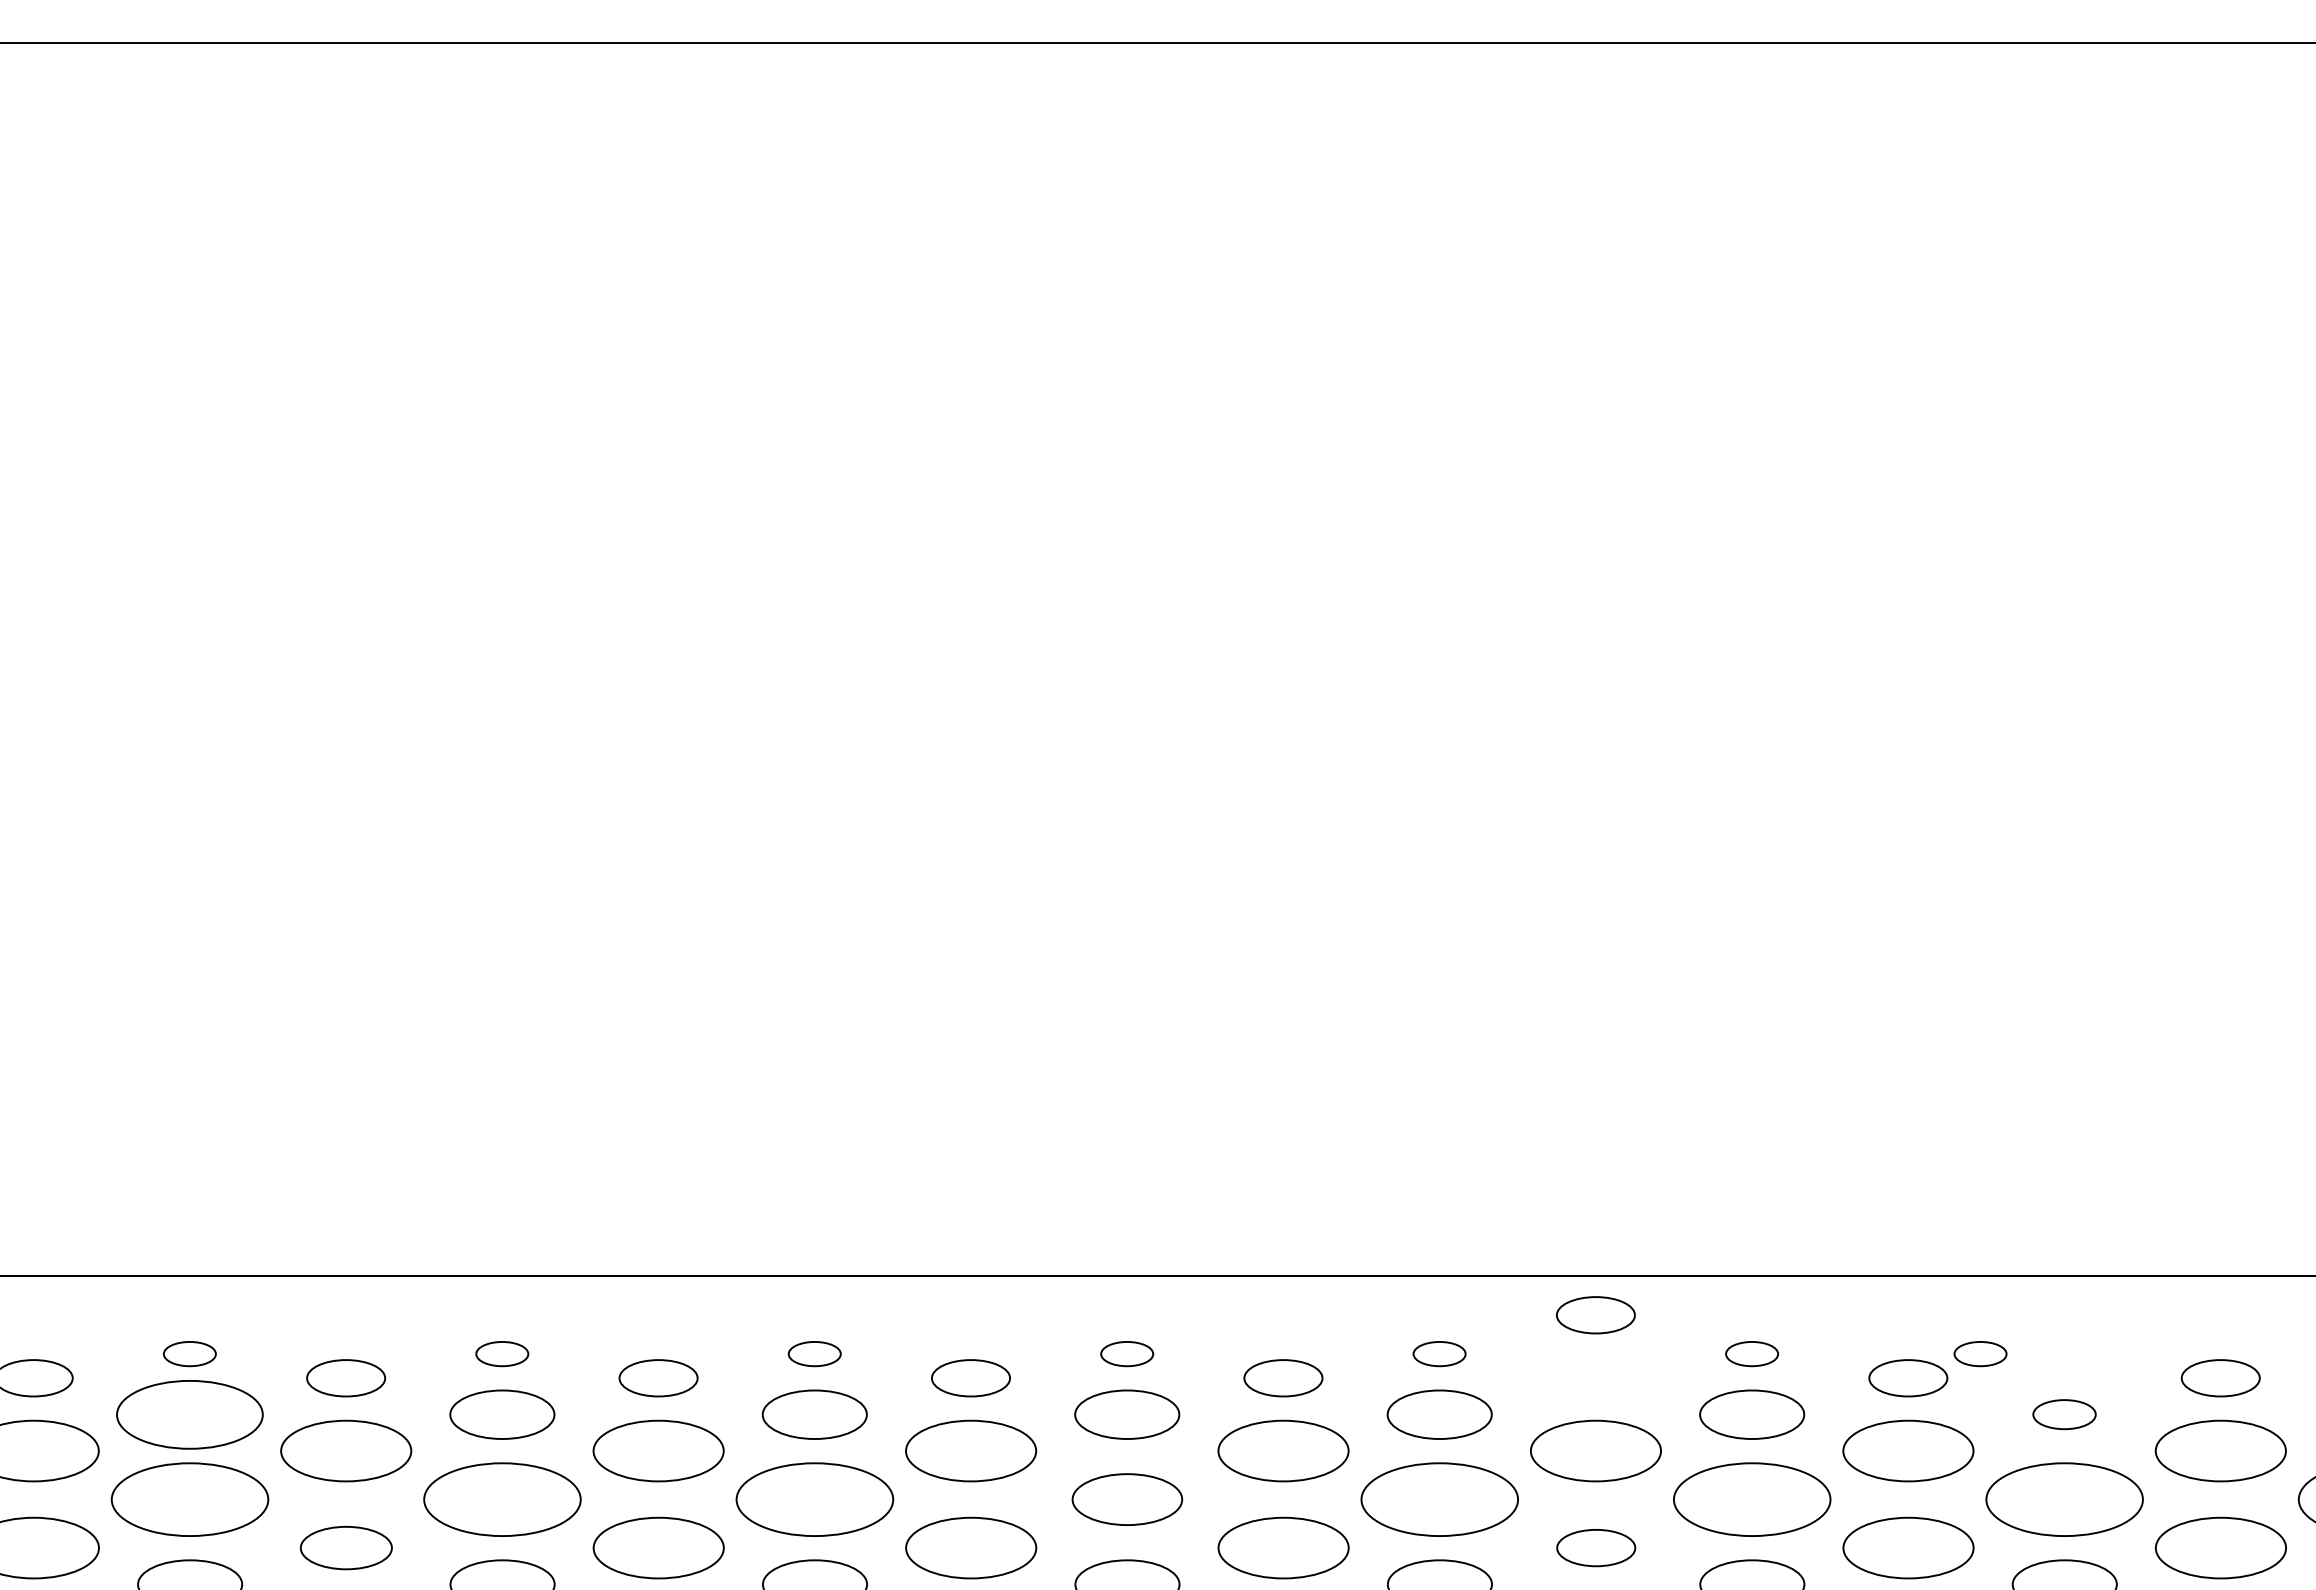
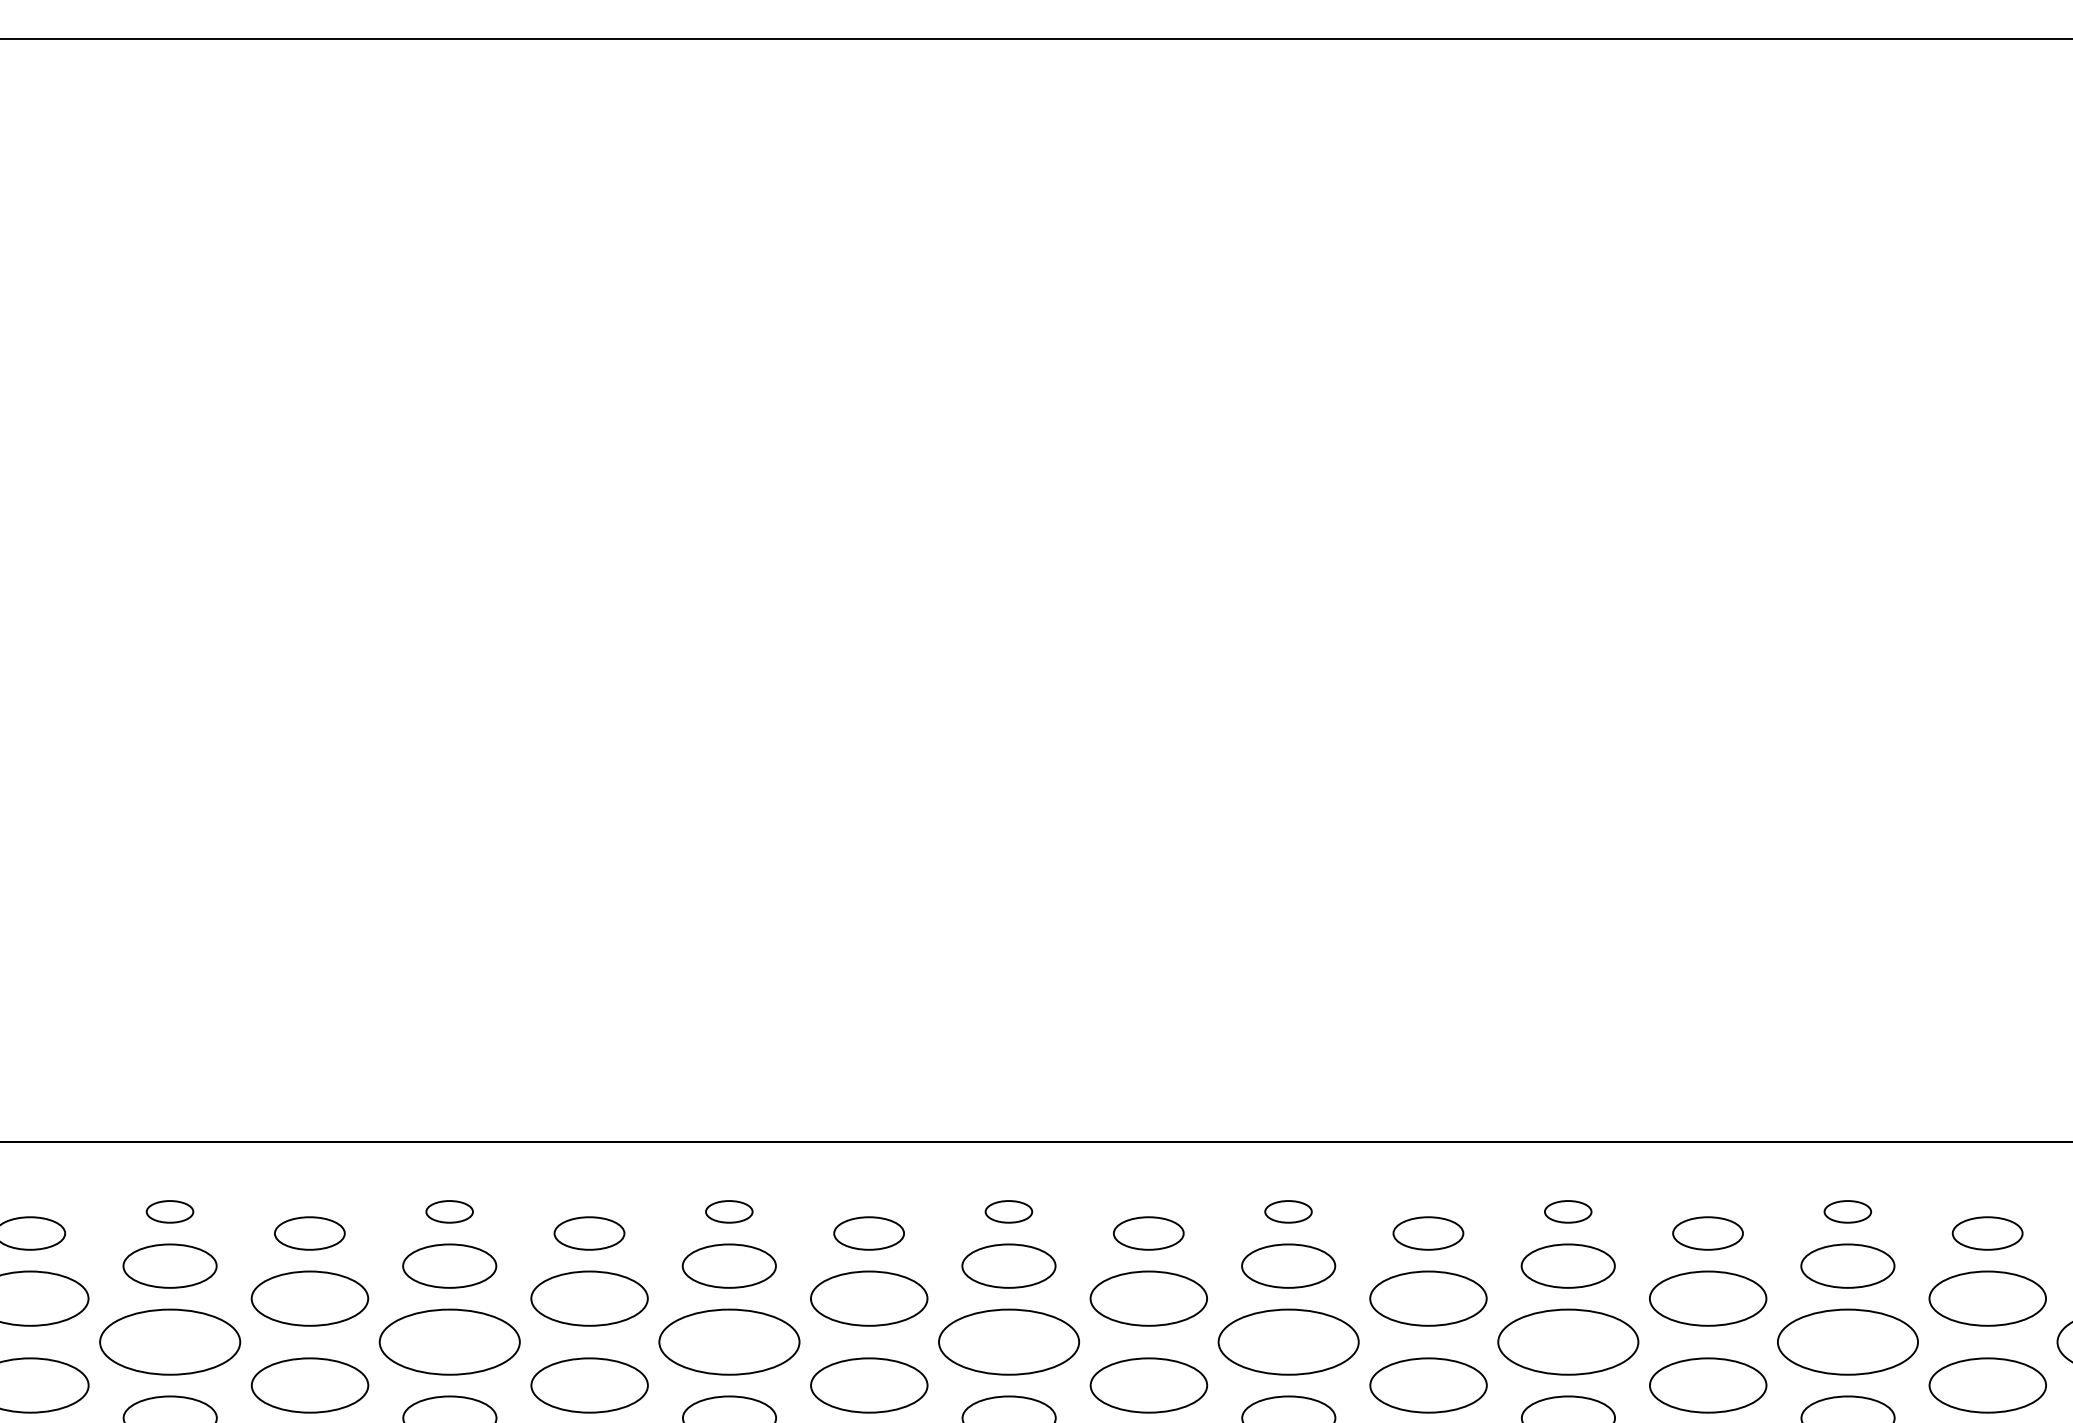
part: (1595, 1315) -> (1428, 1233), moved
part: (1980, 1354) -> (1847, 1212), moved
part: (189, 1414) -> (169, 1265), size x0.71
part: (2064, 1414) -> (1847, 1265), size x1.67
part: (1127, 1499) -> (1009, 1342), size x1.43
part: (346, 1547) -> (310, 1384), size x1.43
part: (1596, 1547) -> (1428, 1384), size x1.67

